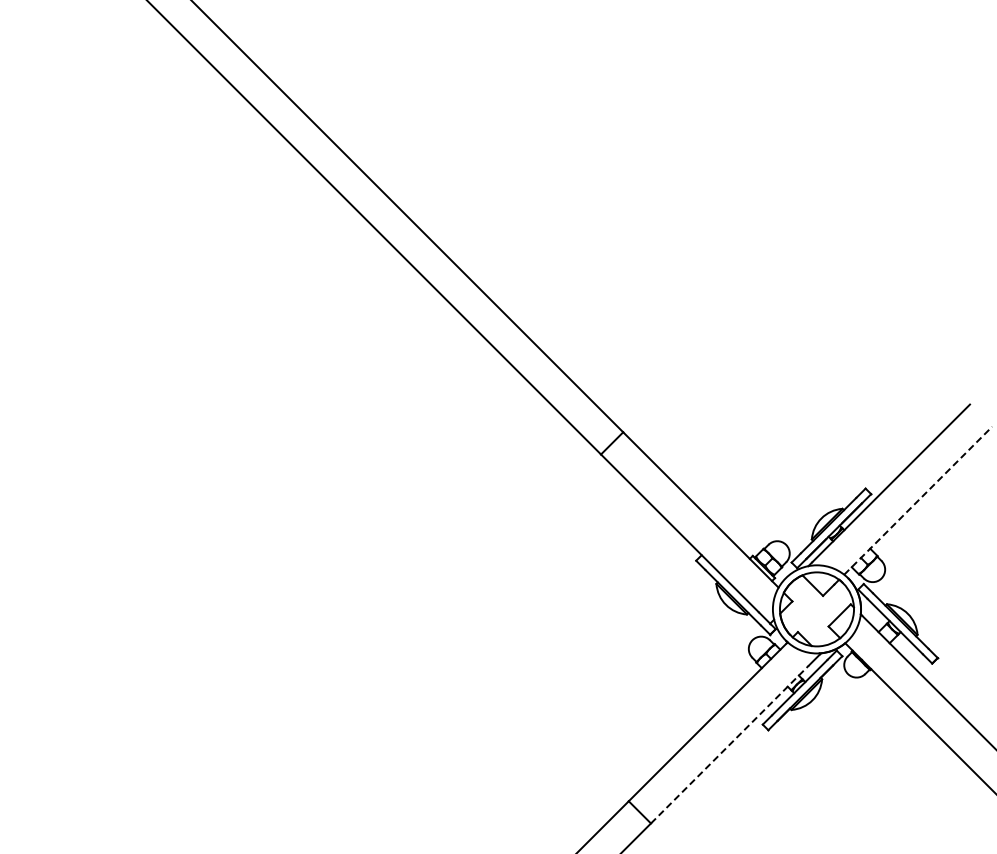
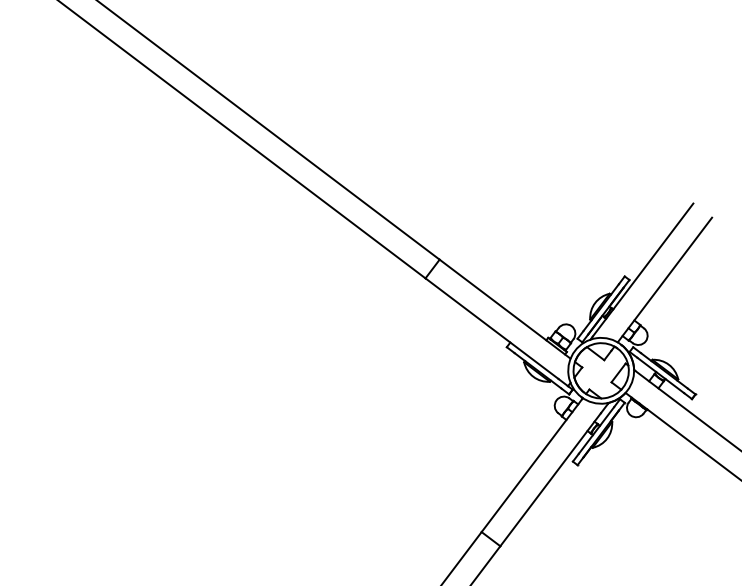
line: (918, 500) -> (665, 279), dashed -> solid
line: (729, 744) -> (550, 479), dashed -> solid

